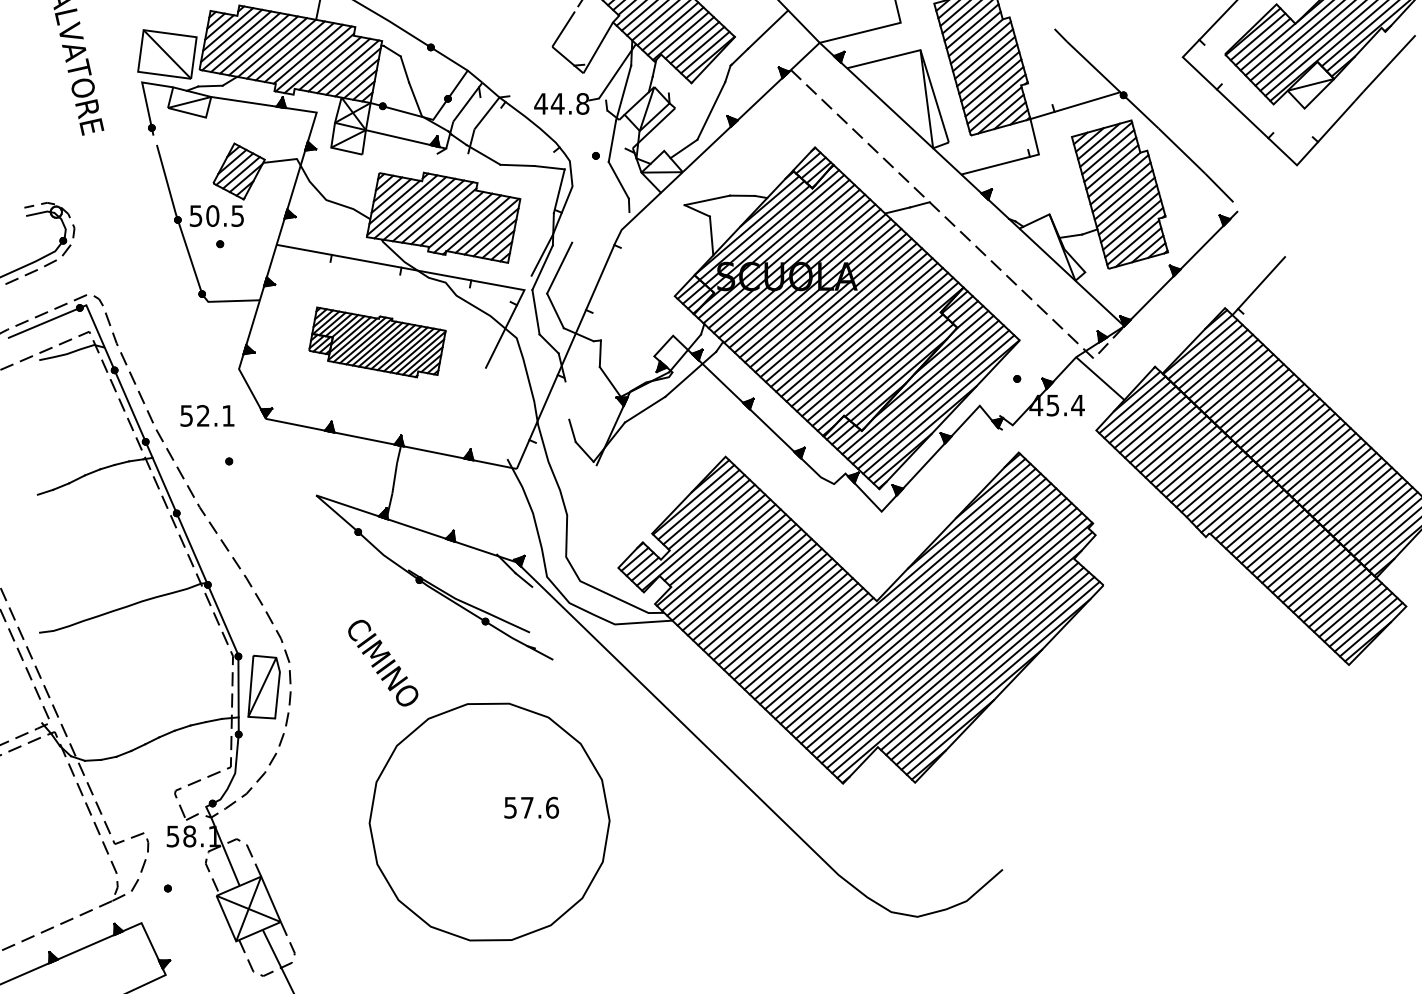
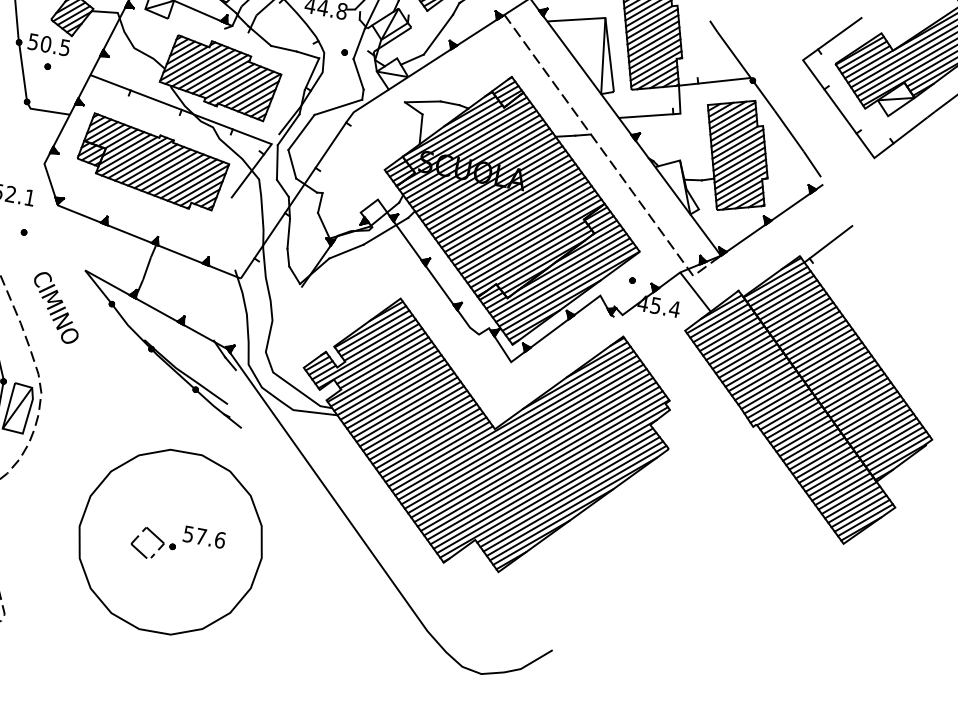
line: (600, 227) -> (338, 107), added
part: (377, 342) -> (153, 163), size x1.43
line: (567, 400) -> (288, 233), added
text: (383, 662) -> (56, 307), moved
part: (471, 820) -> (157, 538), added

